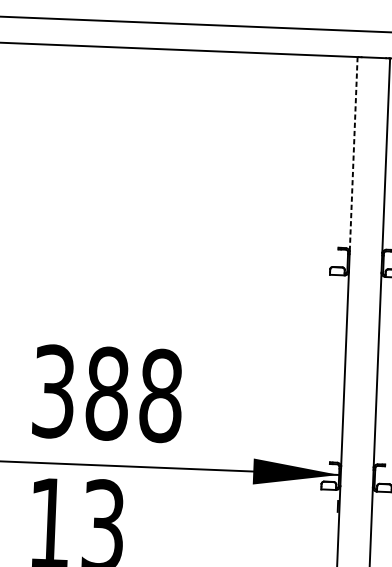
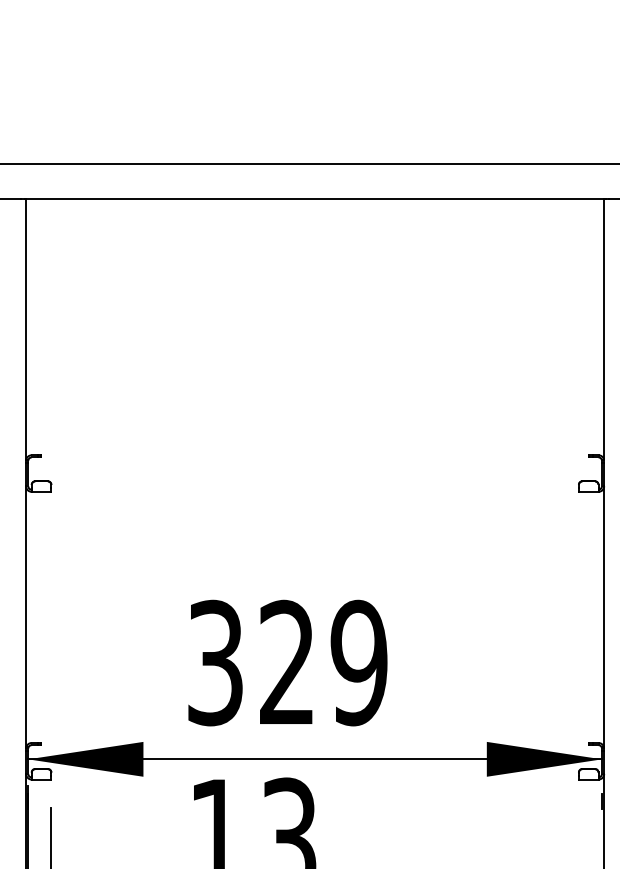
line: (353, 154) -> (604, 329), dashed -> solid
text: (134, 394) -> (323, 662), 388 -> 329

